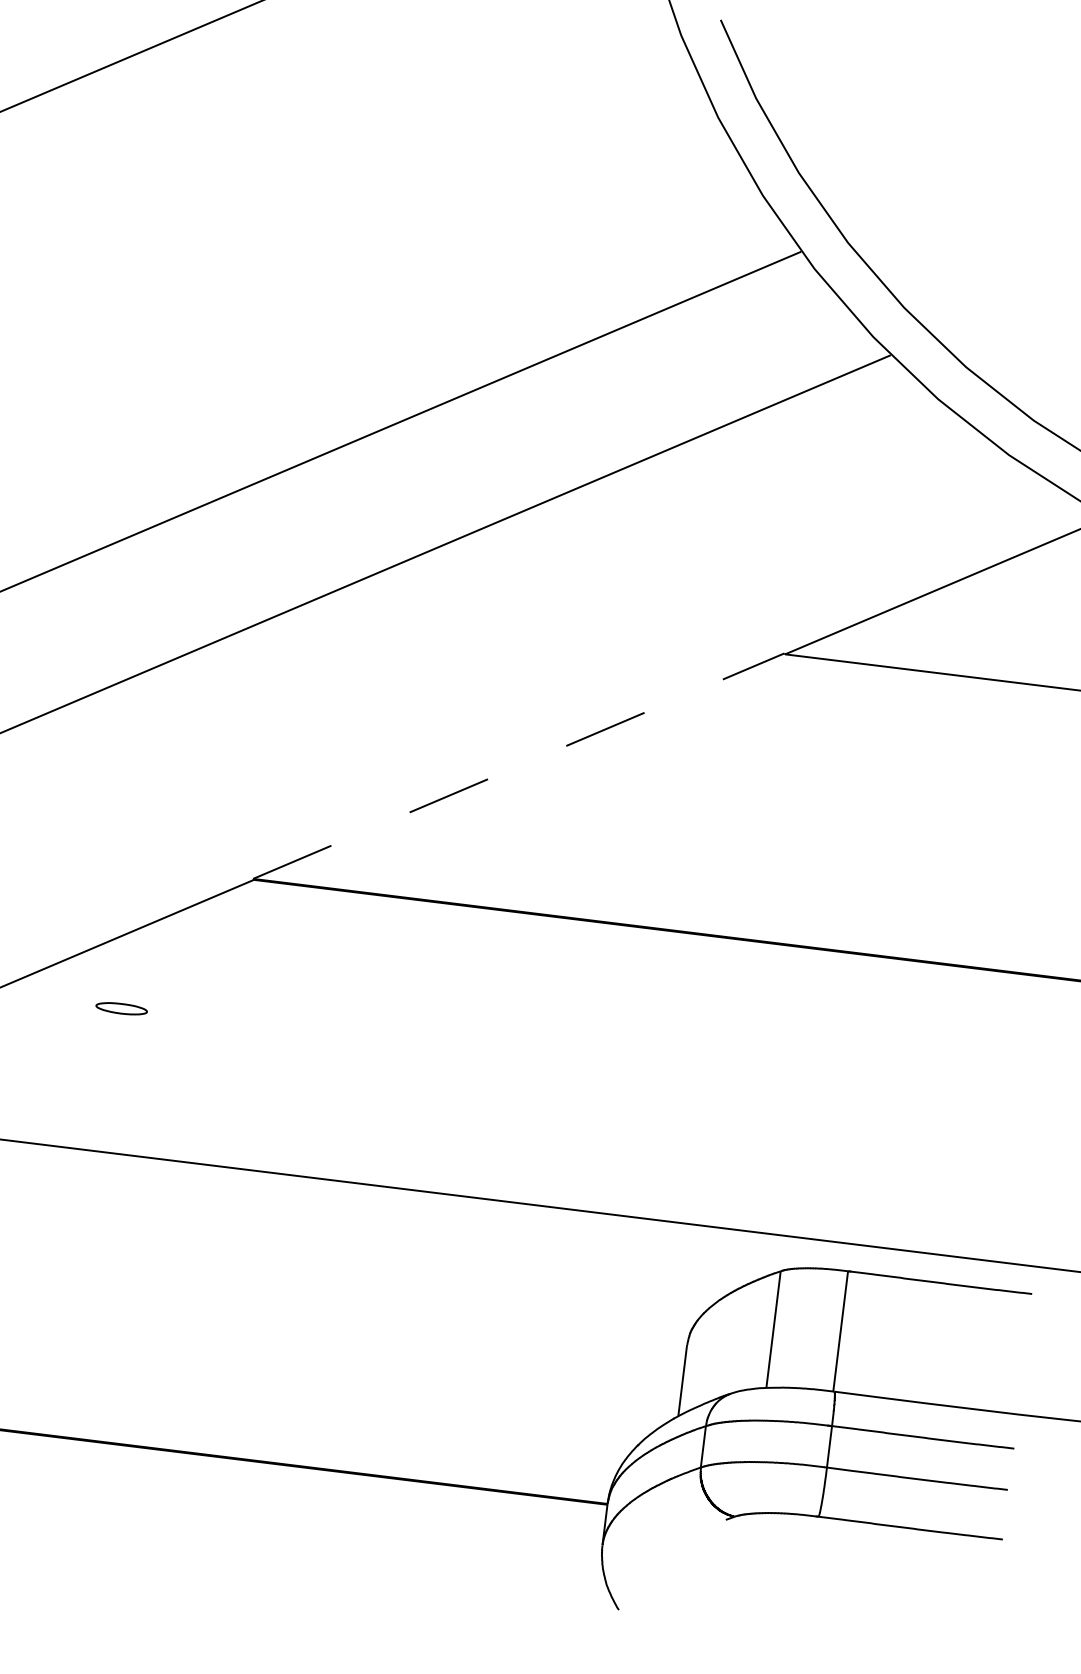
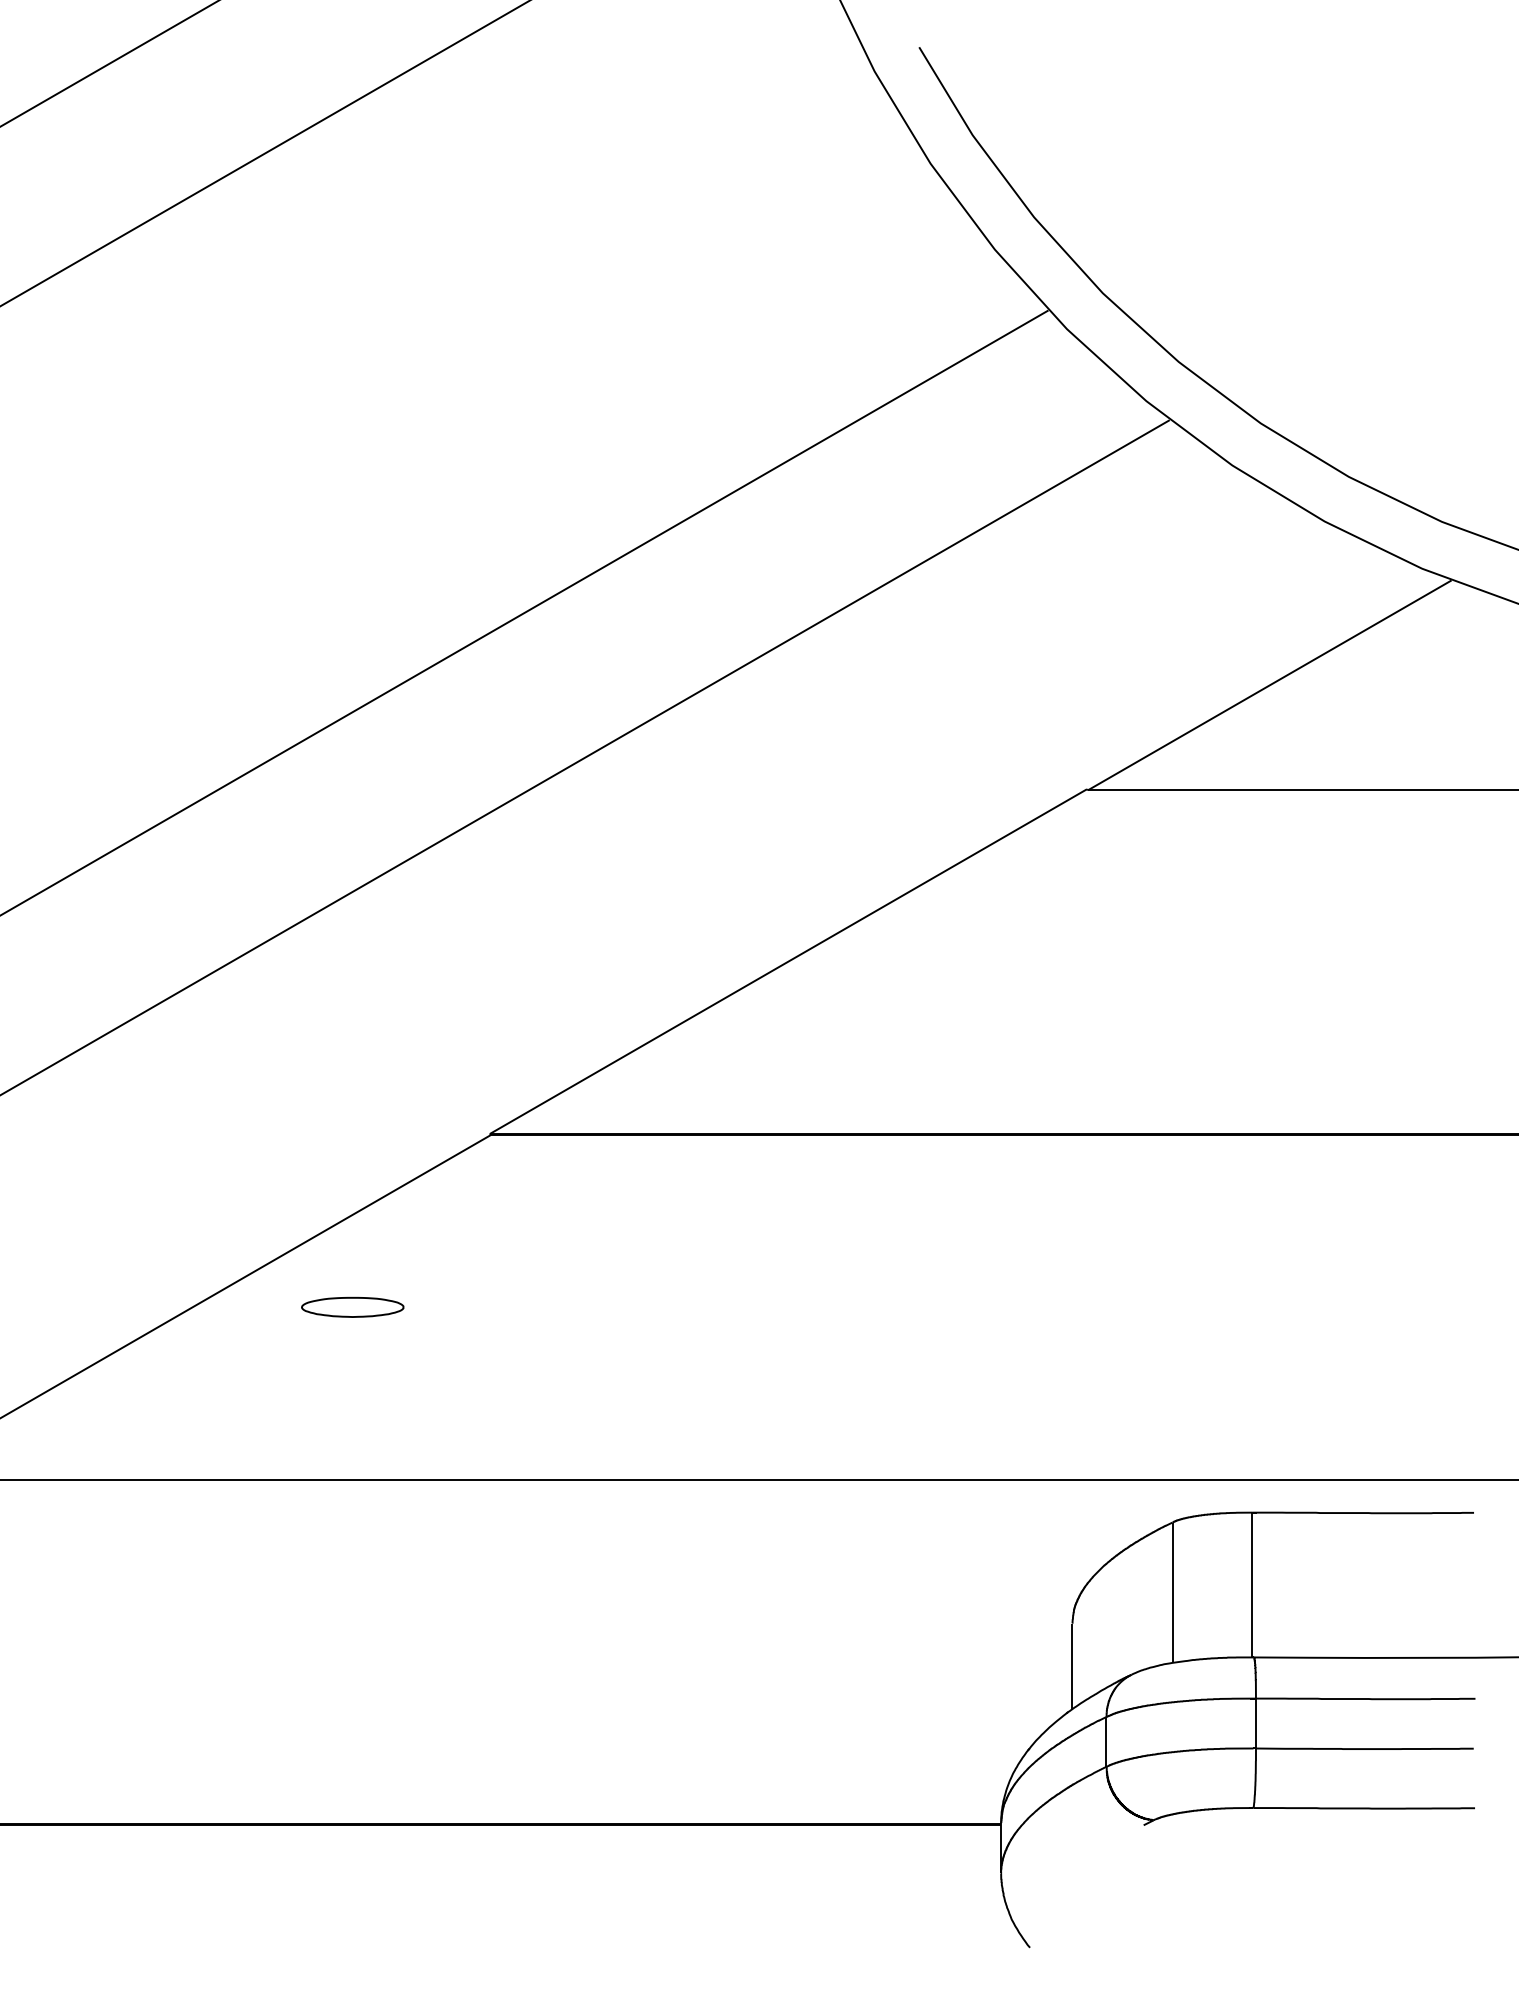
line: (518, 766) -> (788, 961), dashed -> solid
part: (121, 1008) -> (352, 1306), size x1.67

